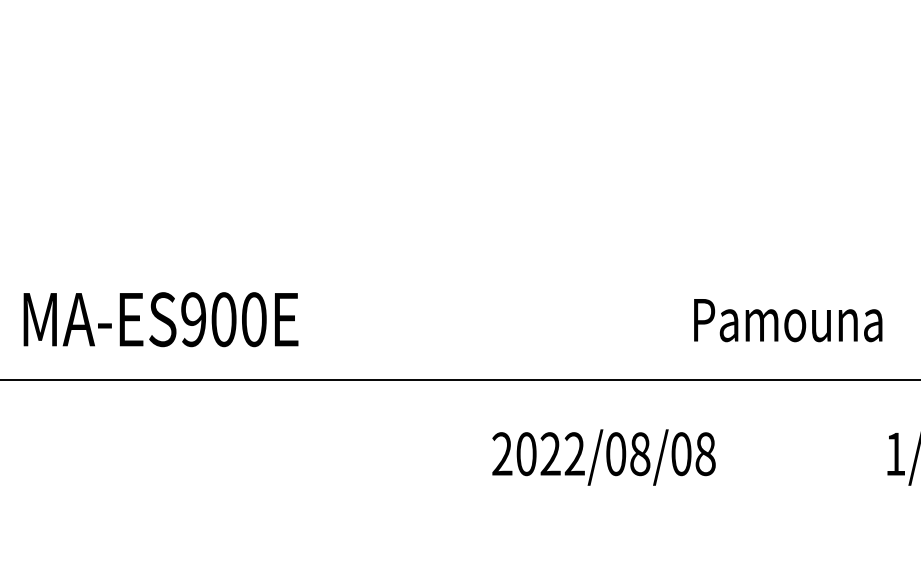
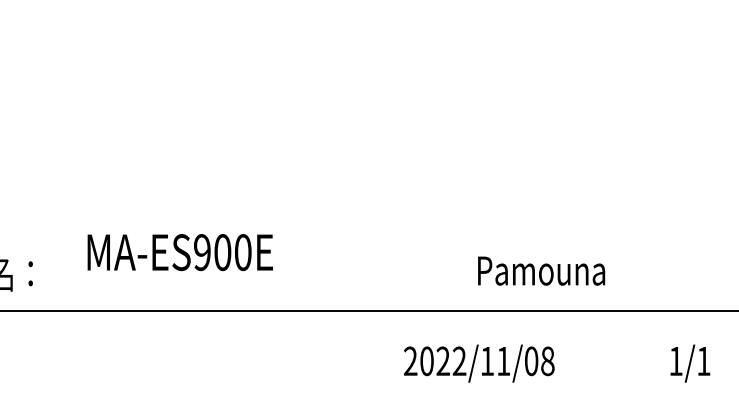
text: (159, 319) -> (179, 252), moved
text: (788, 319) -> (541, 270), moved
text: (628, 454) -> (495, 361), 2022/08/08 -> 2022/11/08

